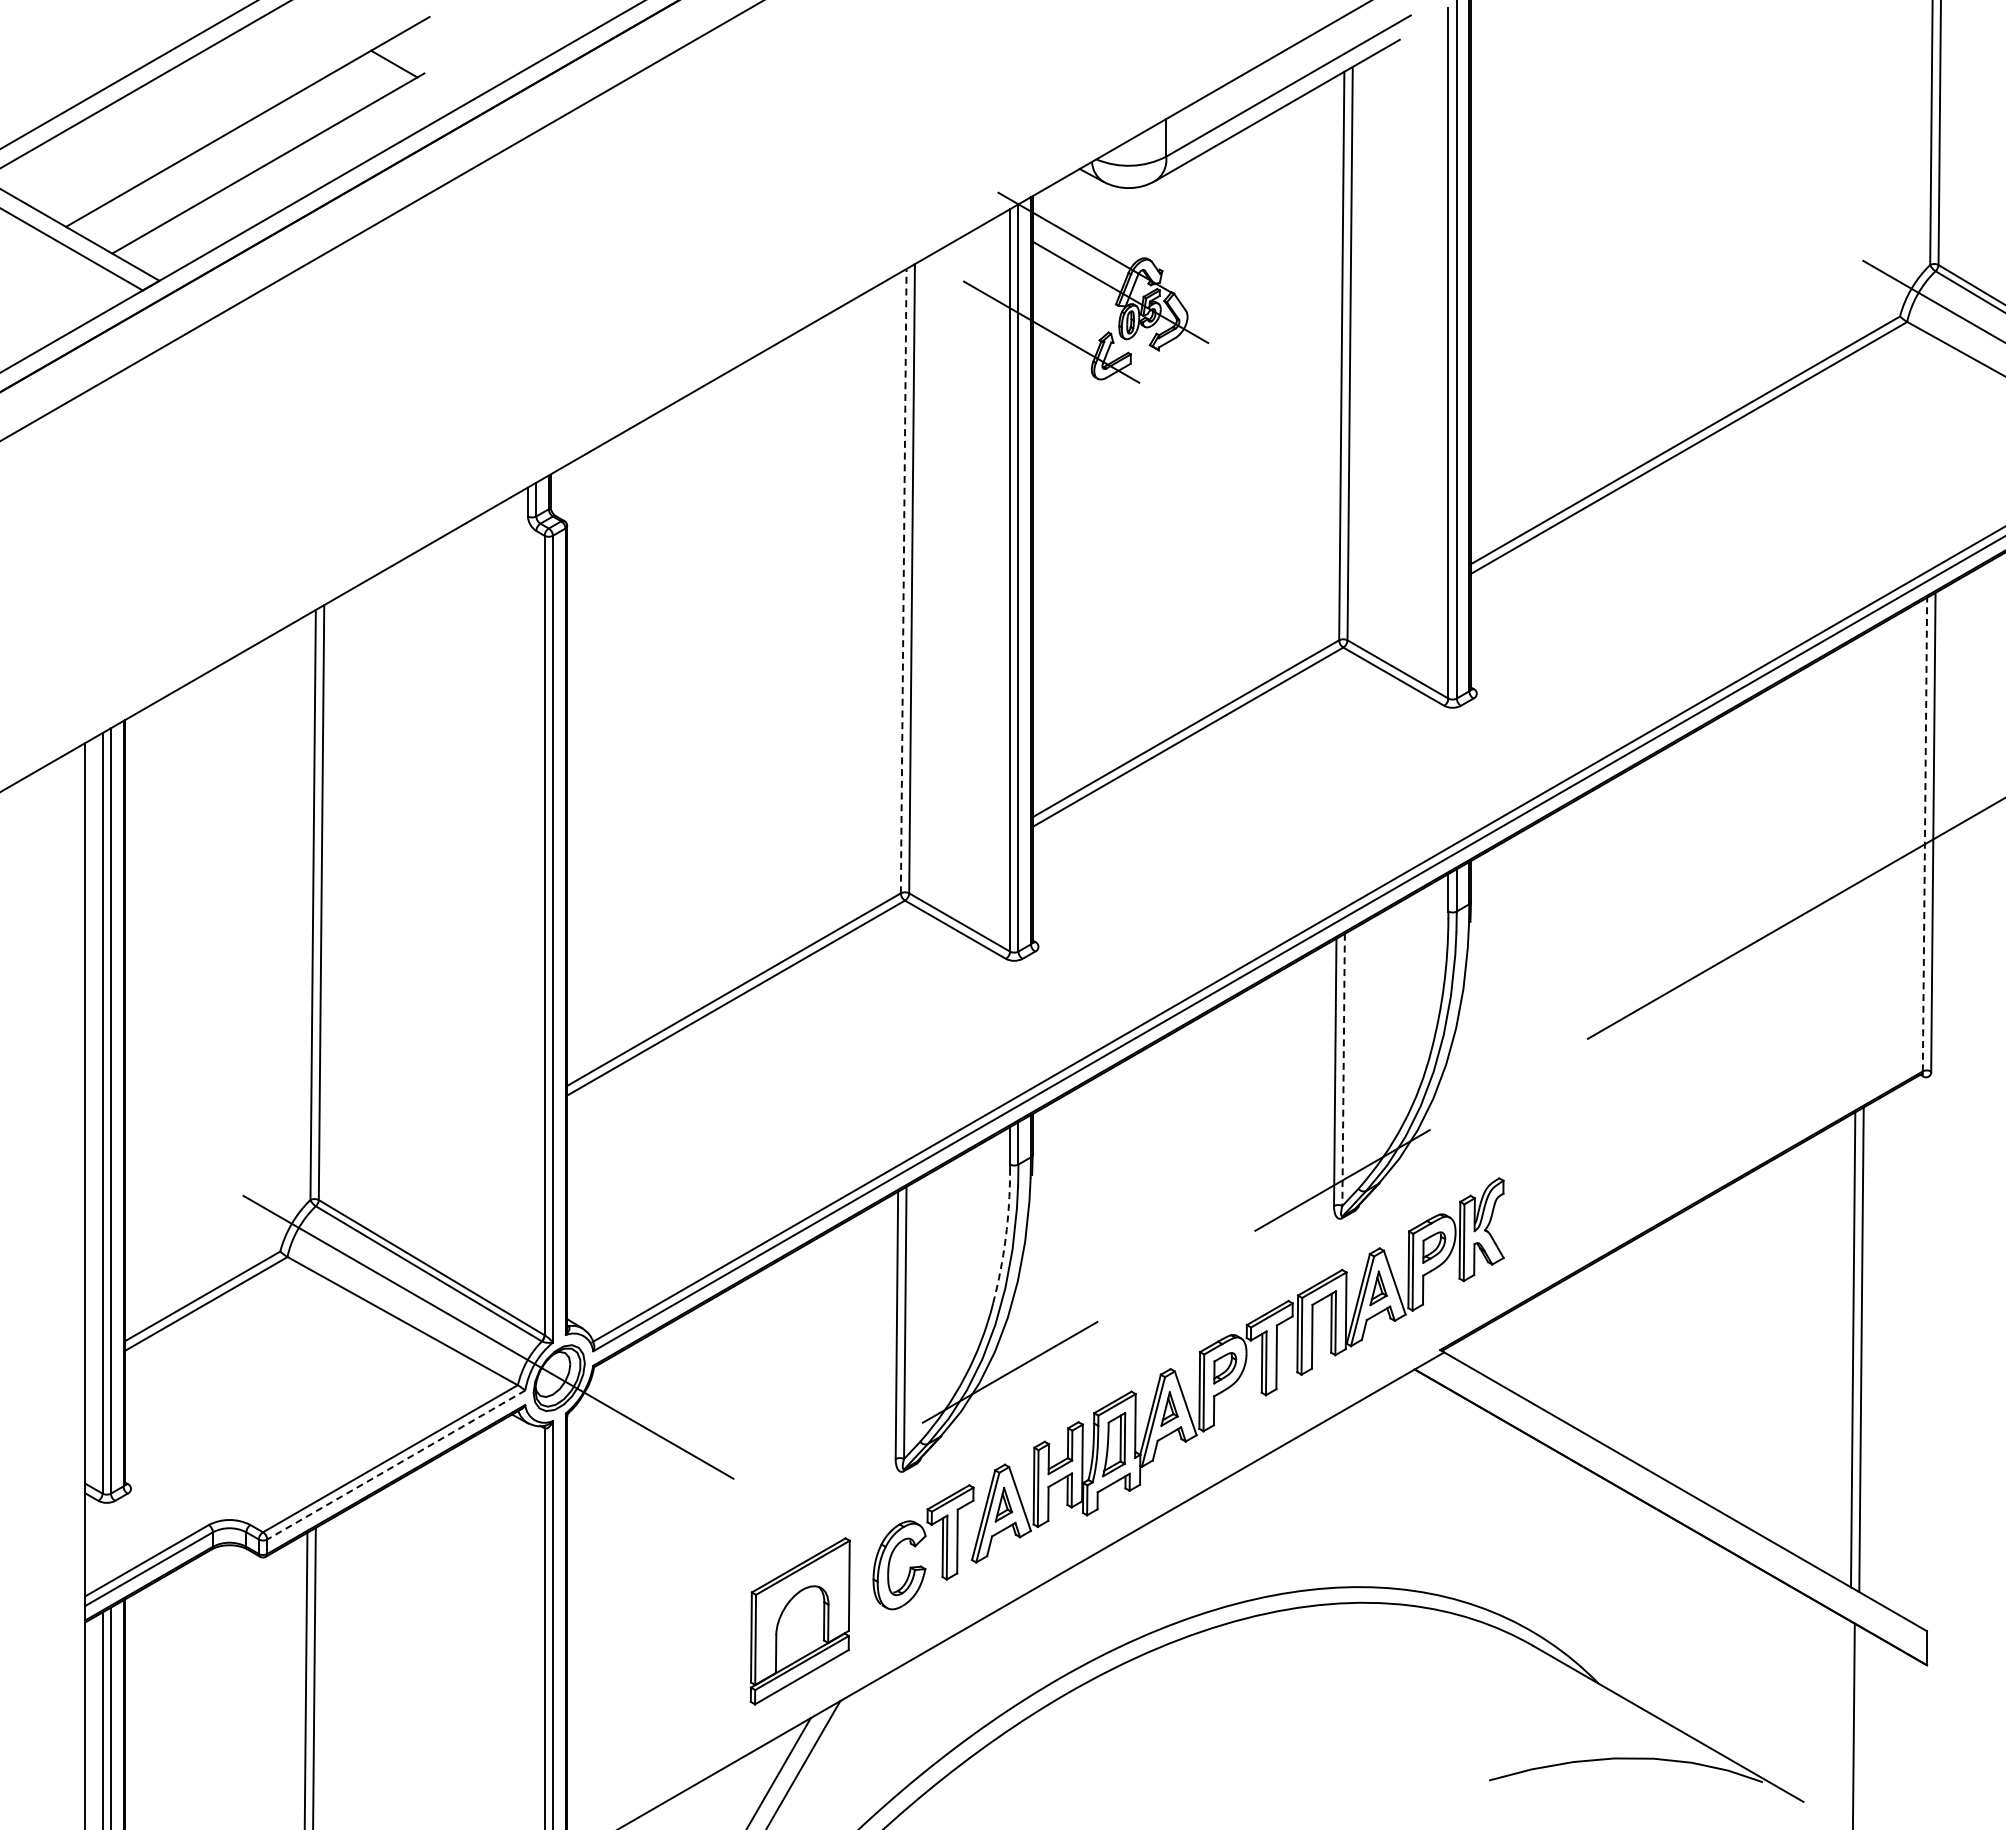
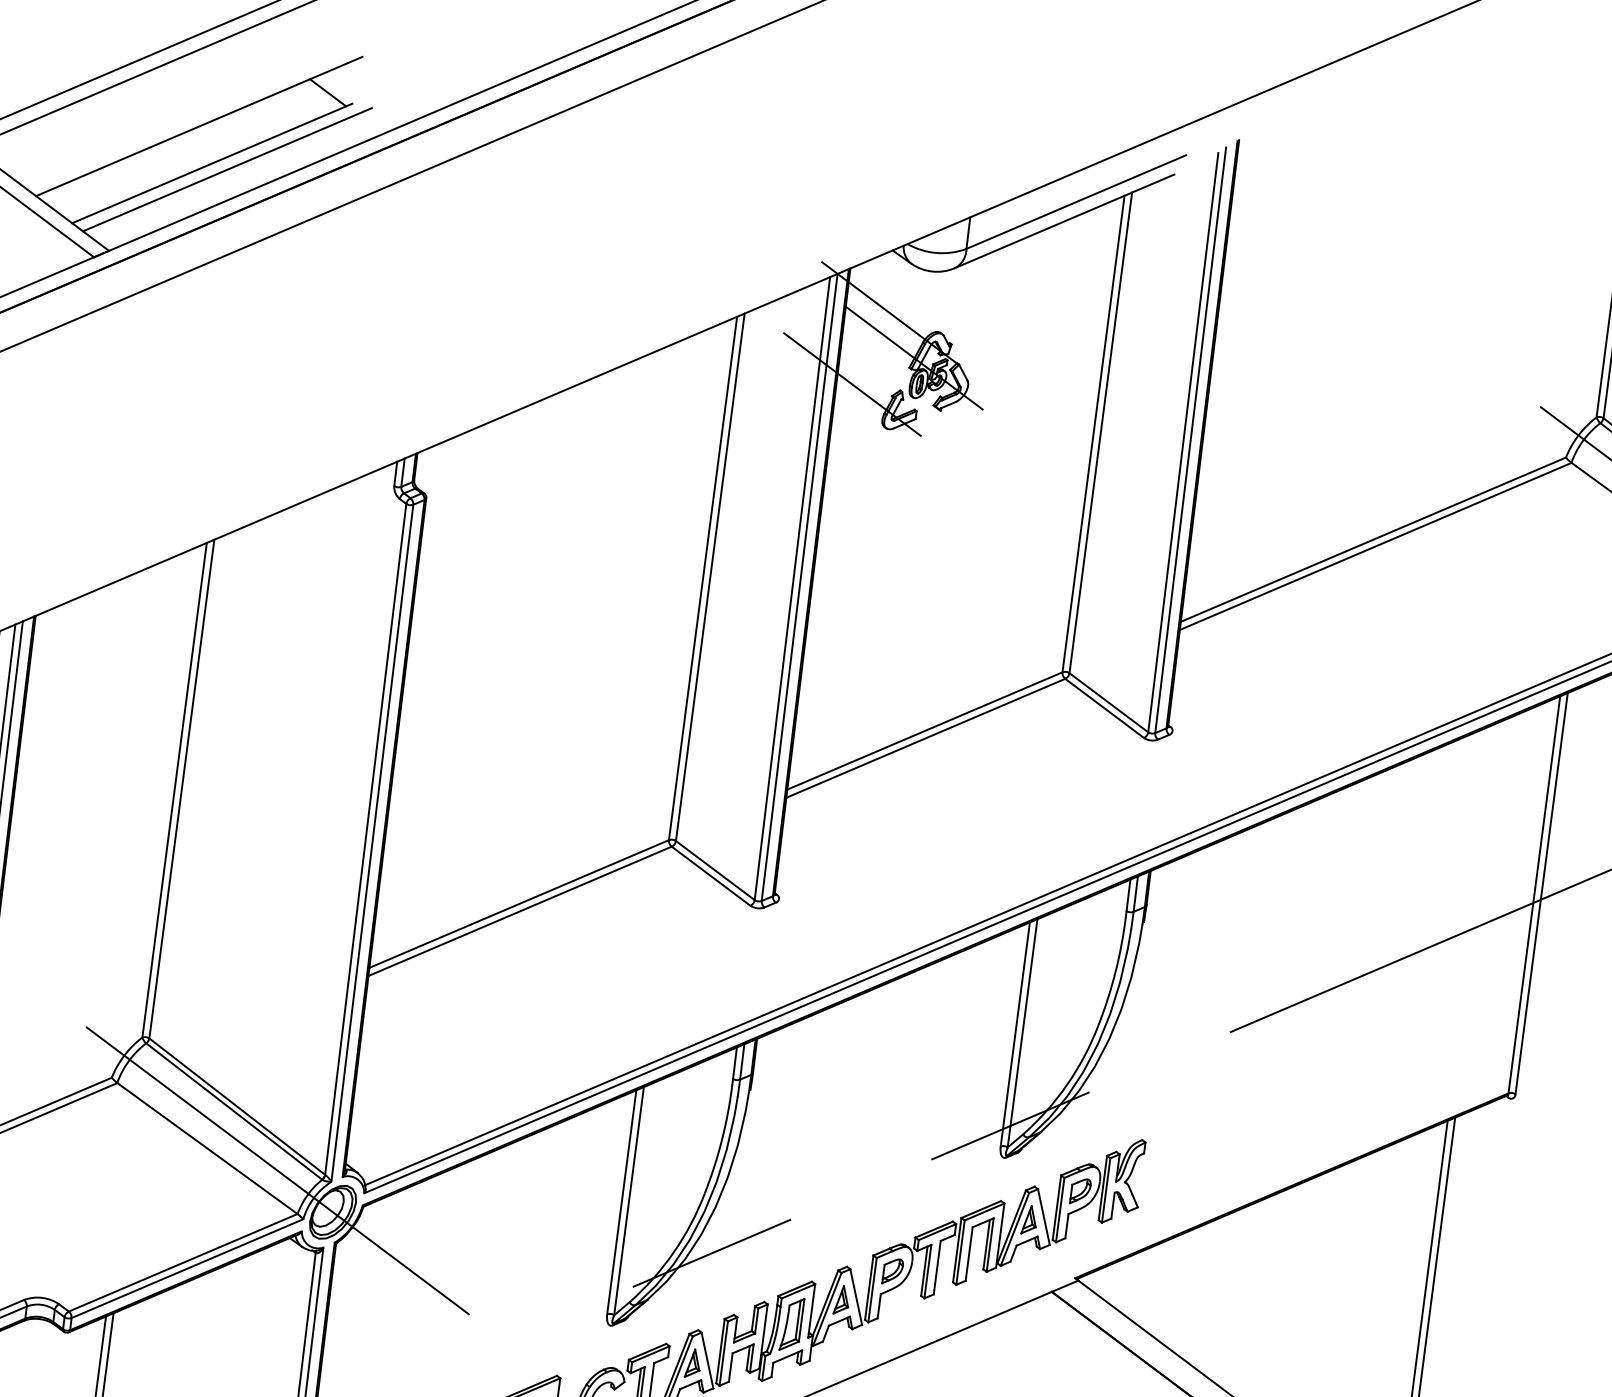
line: (287, 168) -> (227, 169), added
line: (903, 580) -> (702, 577), dashed -> solid
line: (1925, 834) -> (1534, 894), dashed -> solid
line: (1343, 1070) -> (1022, 1033), dashed -> solid
arc: (1005, 1237) -> (721, 1139), dashed -> solid
line: (395, 1465) -> (186, 1268), dashed -> solid

